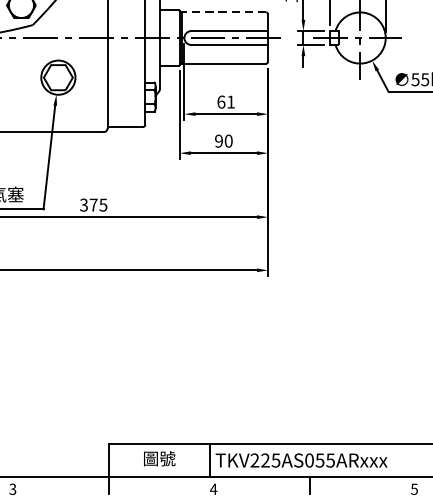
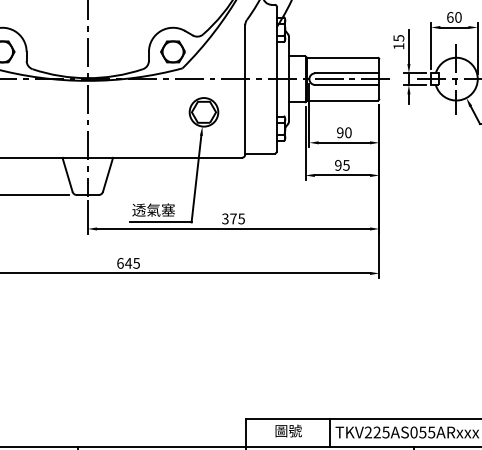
line: (222, 12) -> (341, 57), dashed -> solid
text: (226, 101) -> (344, 132), 61 -> 90
text: (228, 141) -> (346, 165), 90 -> 95

